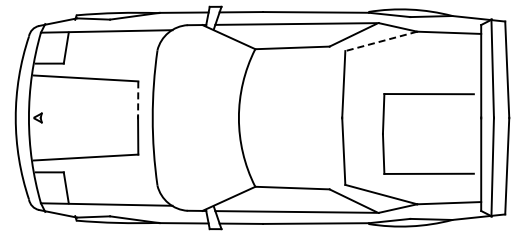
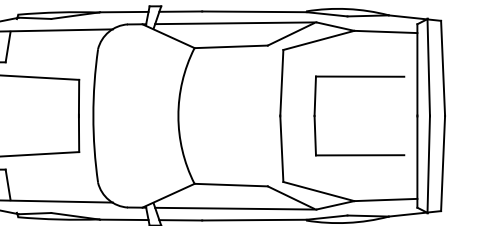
line: (380, 41) -> (318, 40), dashed -> solid
part: (428, 94) -> (359, 77), moved
line: (138, 100) -> (79, 98), dashed -> solid

